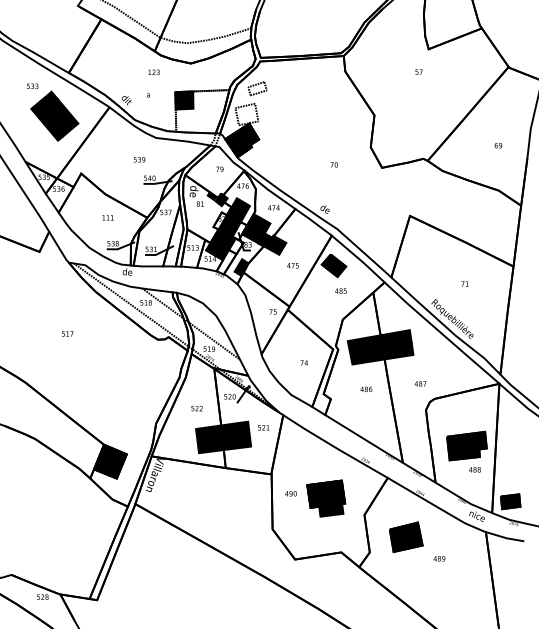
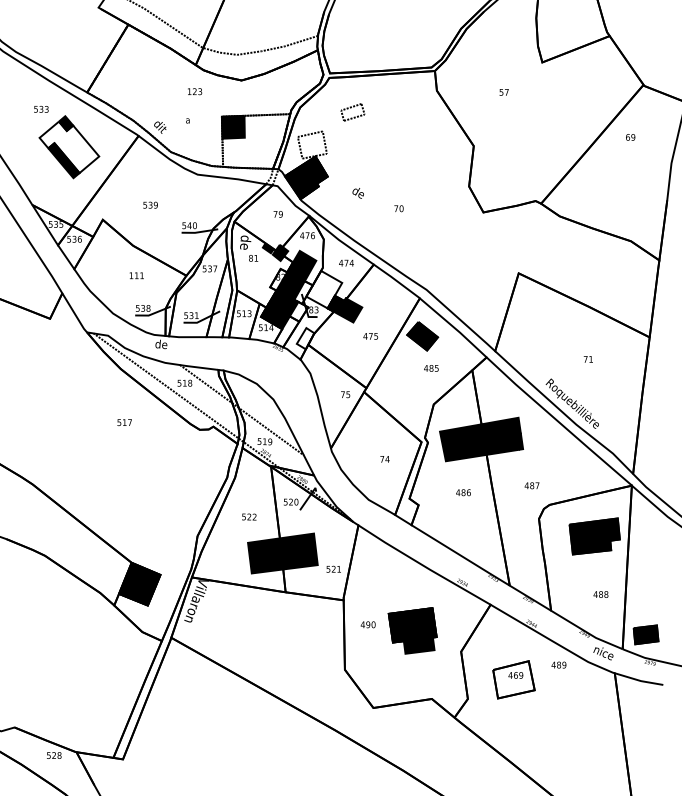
text: (418, 72) -> (503, 92), moved
part: (257, 88) -> (352, 112), moved
fill: (54, 116) -> (69, 147), removed
text: (498, 145) -> (630, 137), moved
text: (139, 159) -> (150, 204), moved
text: (333, 164) -> (398, 208), moved
text: (324, 209) -> (357, 193), moved
fill: (256, 228) -> (324, 289), removed
fill: (241, 267) -> (305, 338), removed
text: (67, 333) -> (124, 422), moved
text: (263, 427) -> (333, 568), moved
part: (466, 446) -> (594, 536), moved
fill: (405, 537) -> (513, 679), removed
text: (439, 558) -> (558, 664), moved

